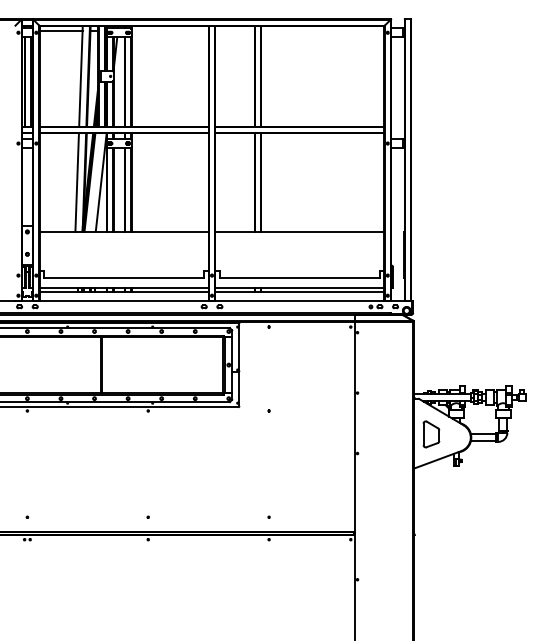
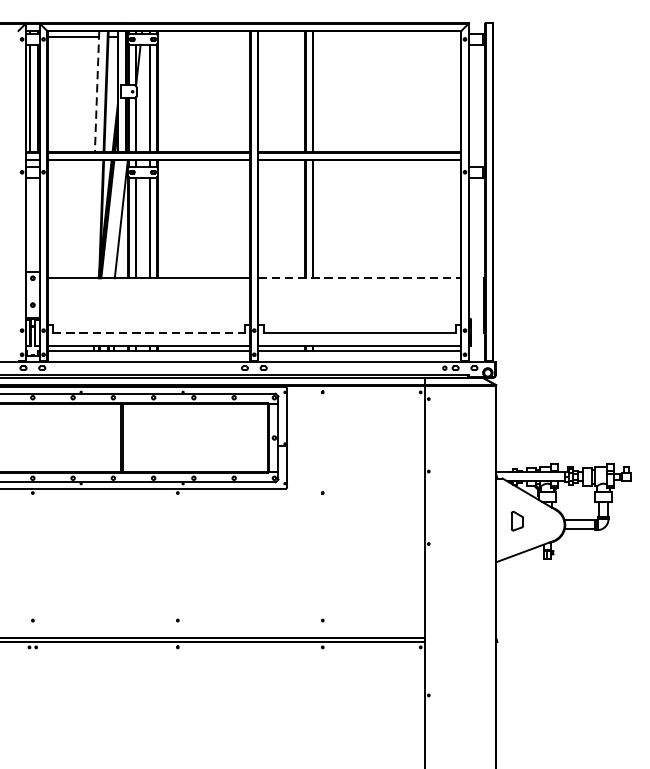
line: (80, 76) -> (96, 91), solid -> dashed
line: (76, 182) -> (91, 218), removed
line: (300, 231) -> (360, 277), solid -> dashed
line: (124, 277) -> (149, 332), solid -> dashed
part: (431, 434) -> (517, 521), size x0.6

